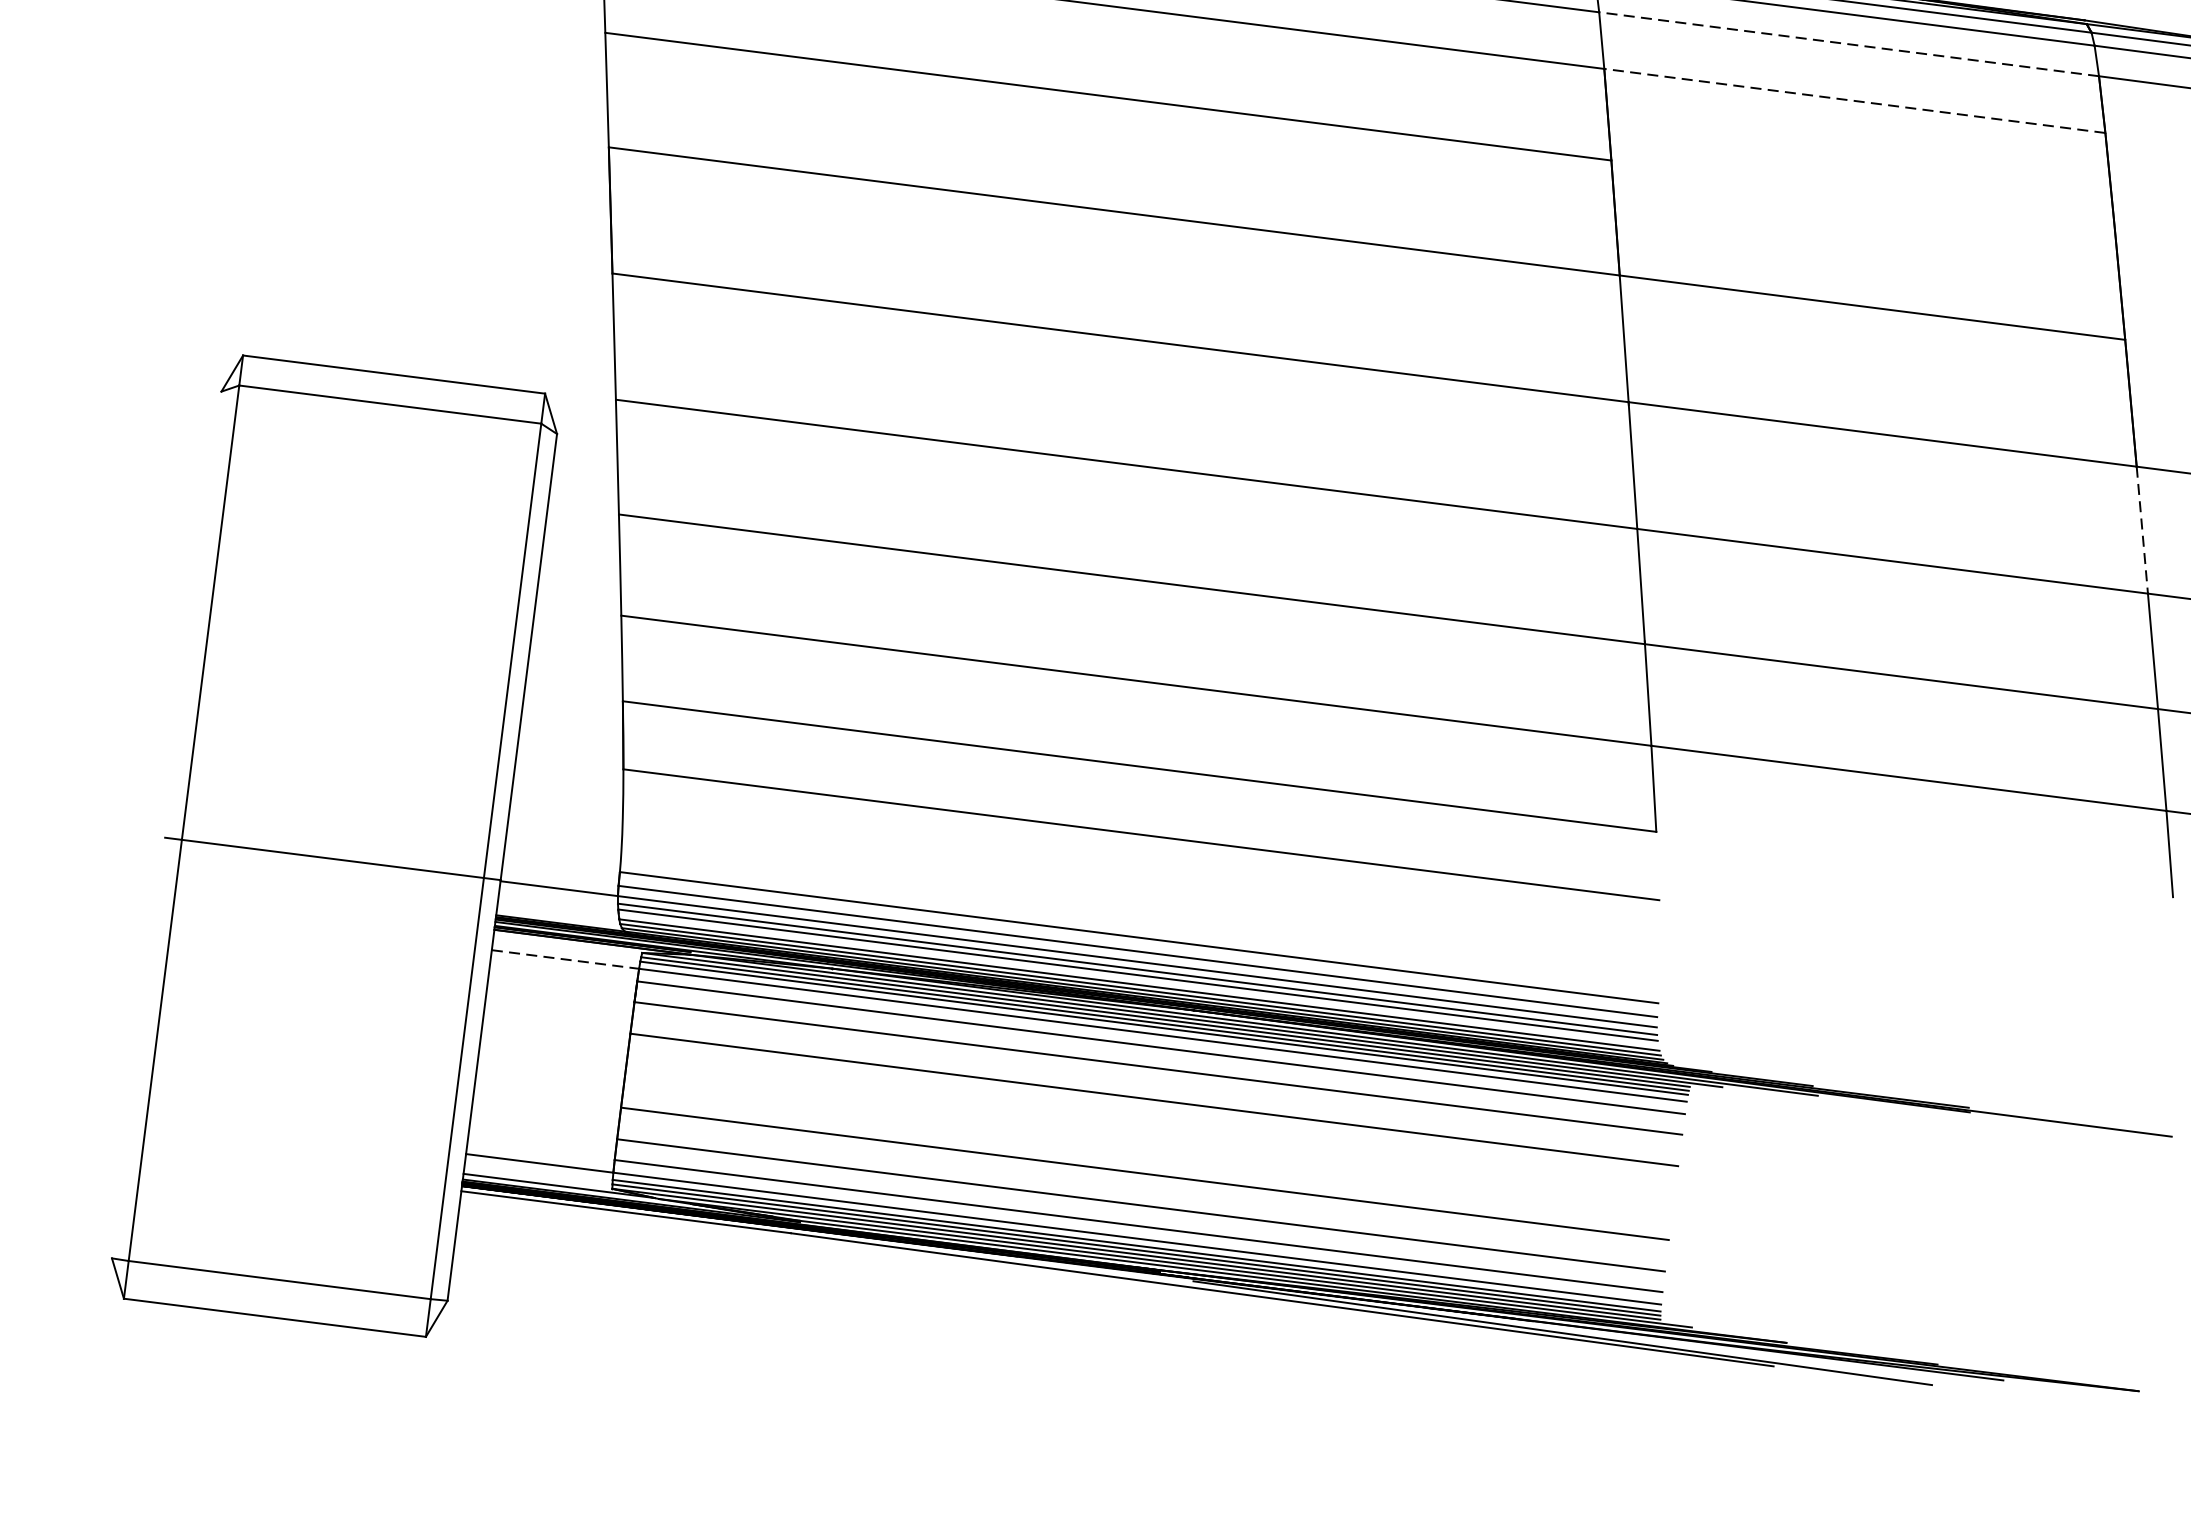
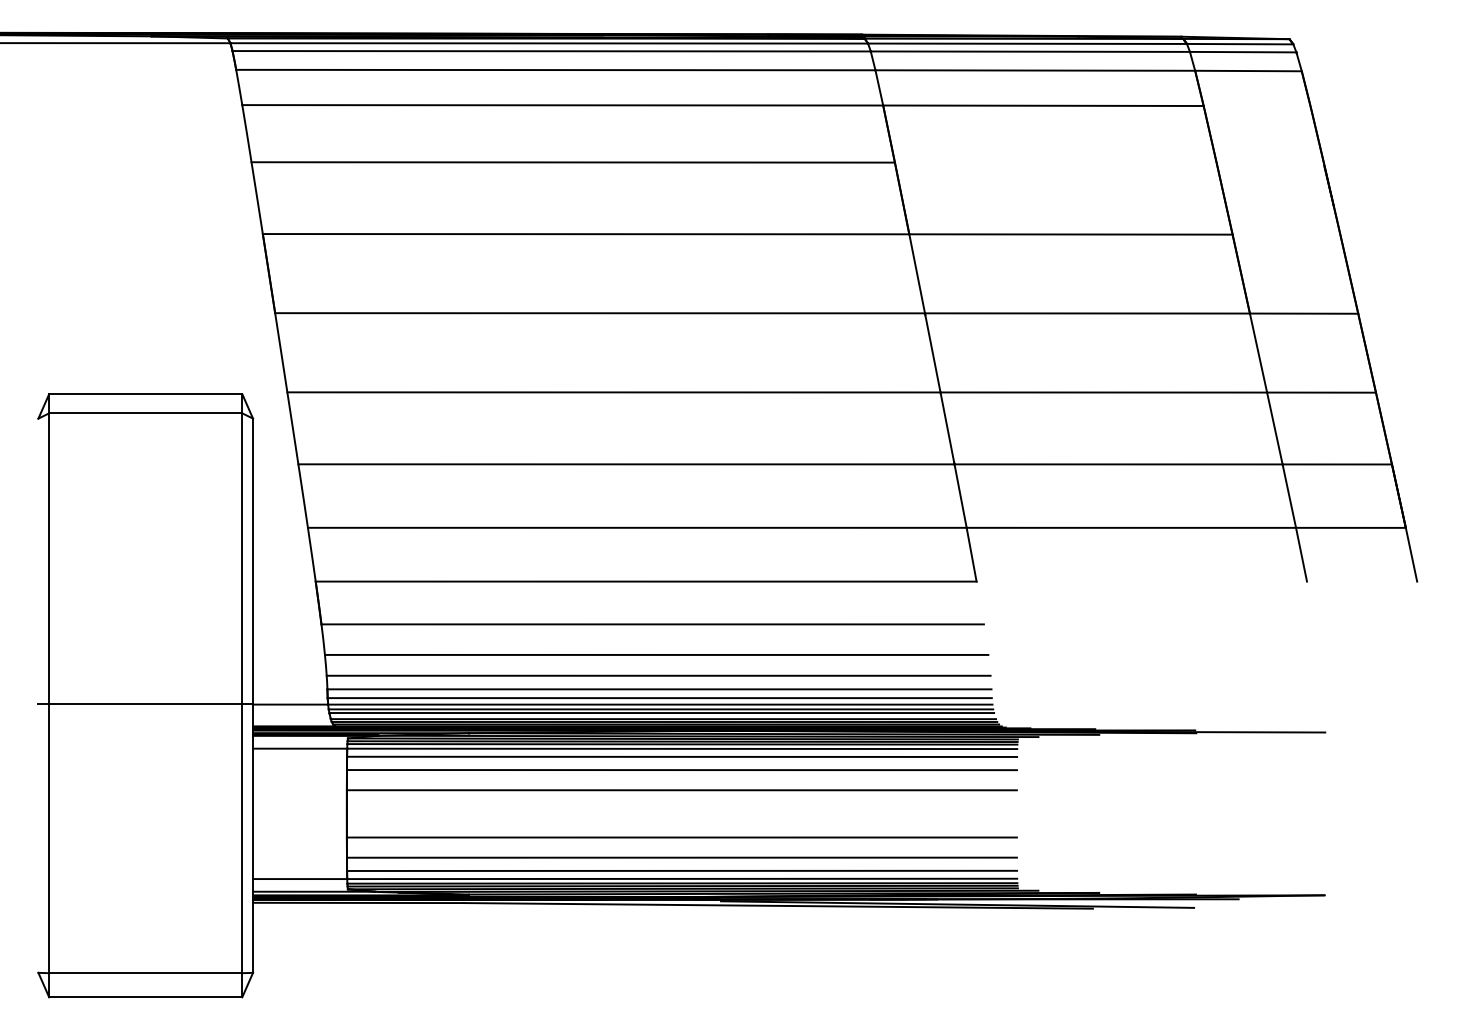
line: (1849, 44) -> (1035, 70), dashed -> solid
line: (1853, 100) -> (1042, 105), dashed -> solid
line: (2142, 530) -> (1258, 353), dashed -> solid
line: (1141, 882) -> (656, 654), added
line: (1140, 915) -> (658, 675), added
line: (566, 959) -> (300, 748), dashed -> solid

